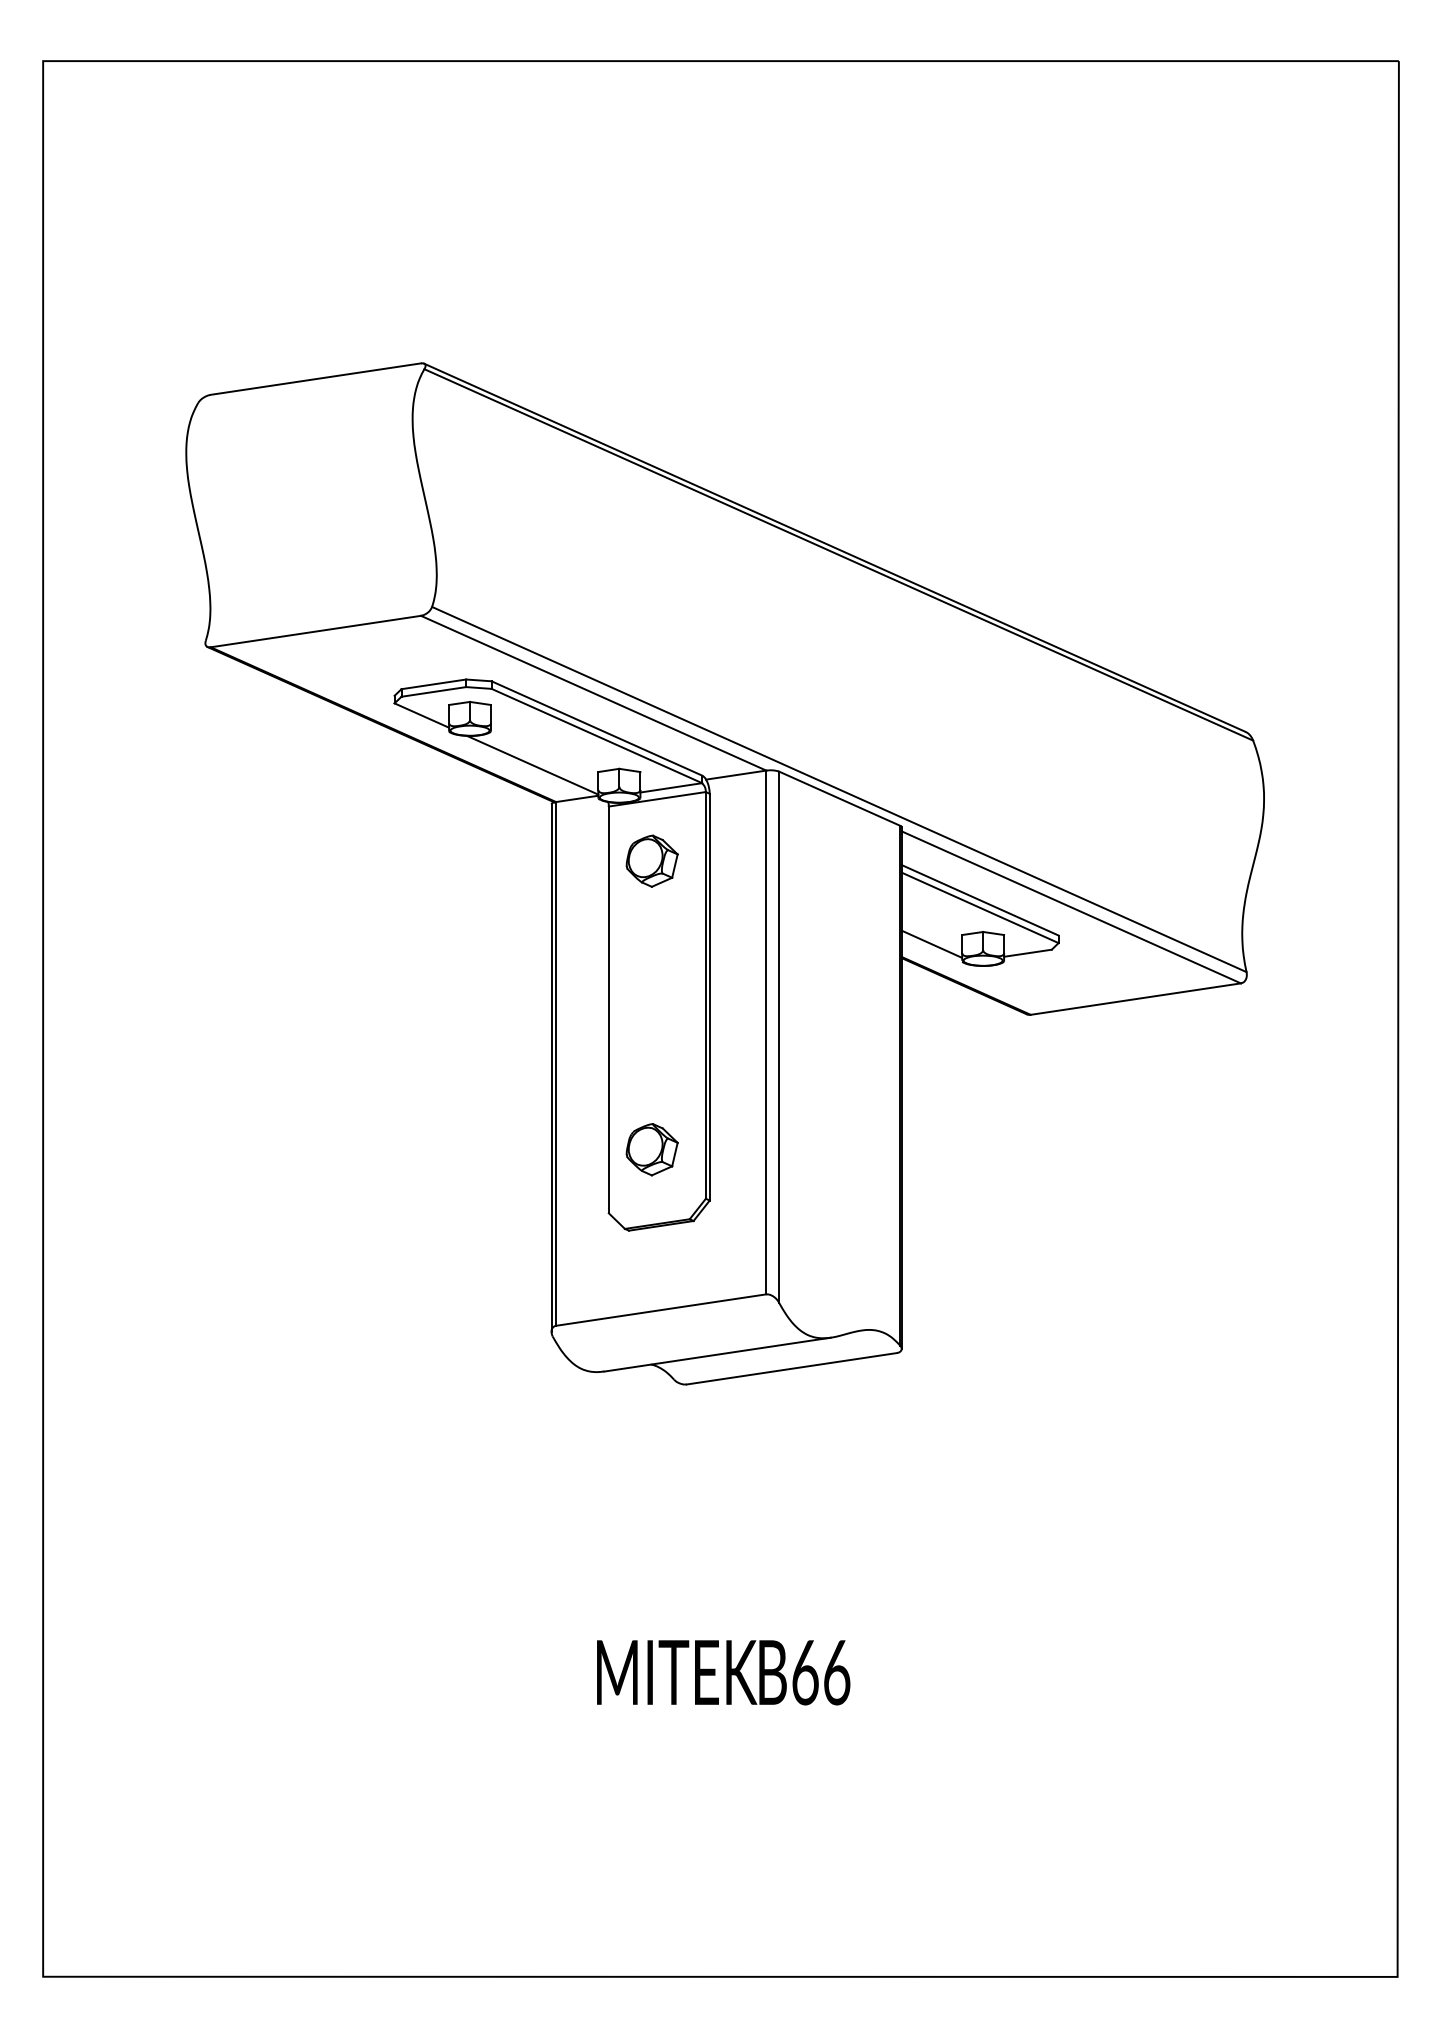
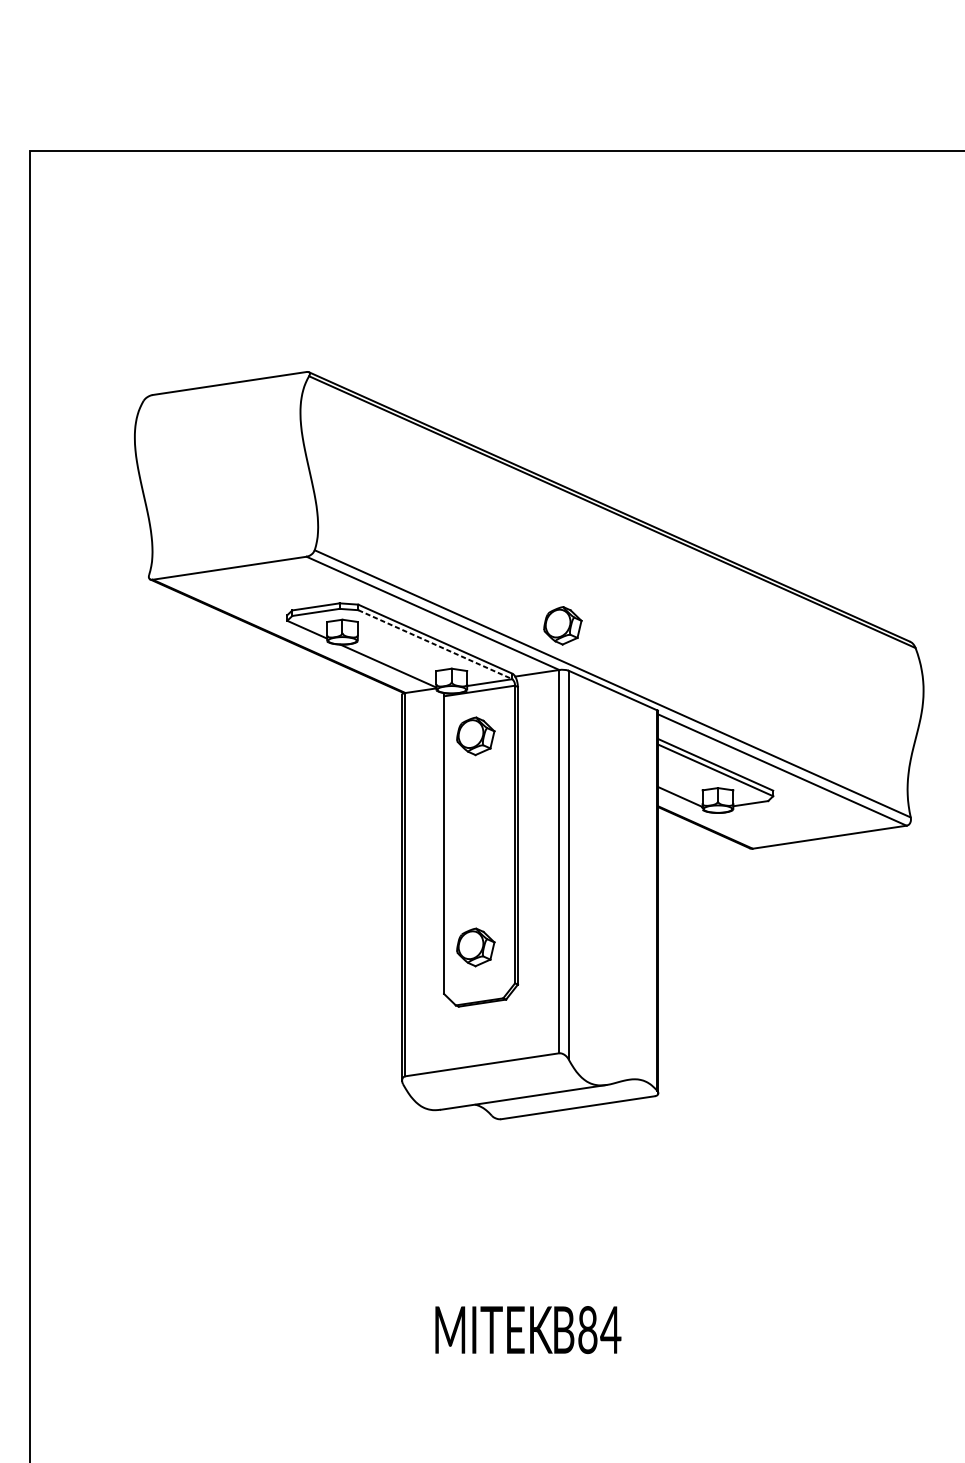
part: (770, 709) -> (562, 625), added
line: (597, 736) -> (435, 645), solid -> dashed
text: (821, 1672) -> (599, 1330), B66 -> B84

